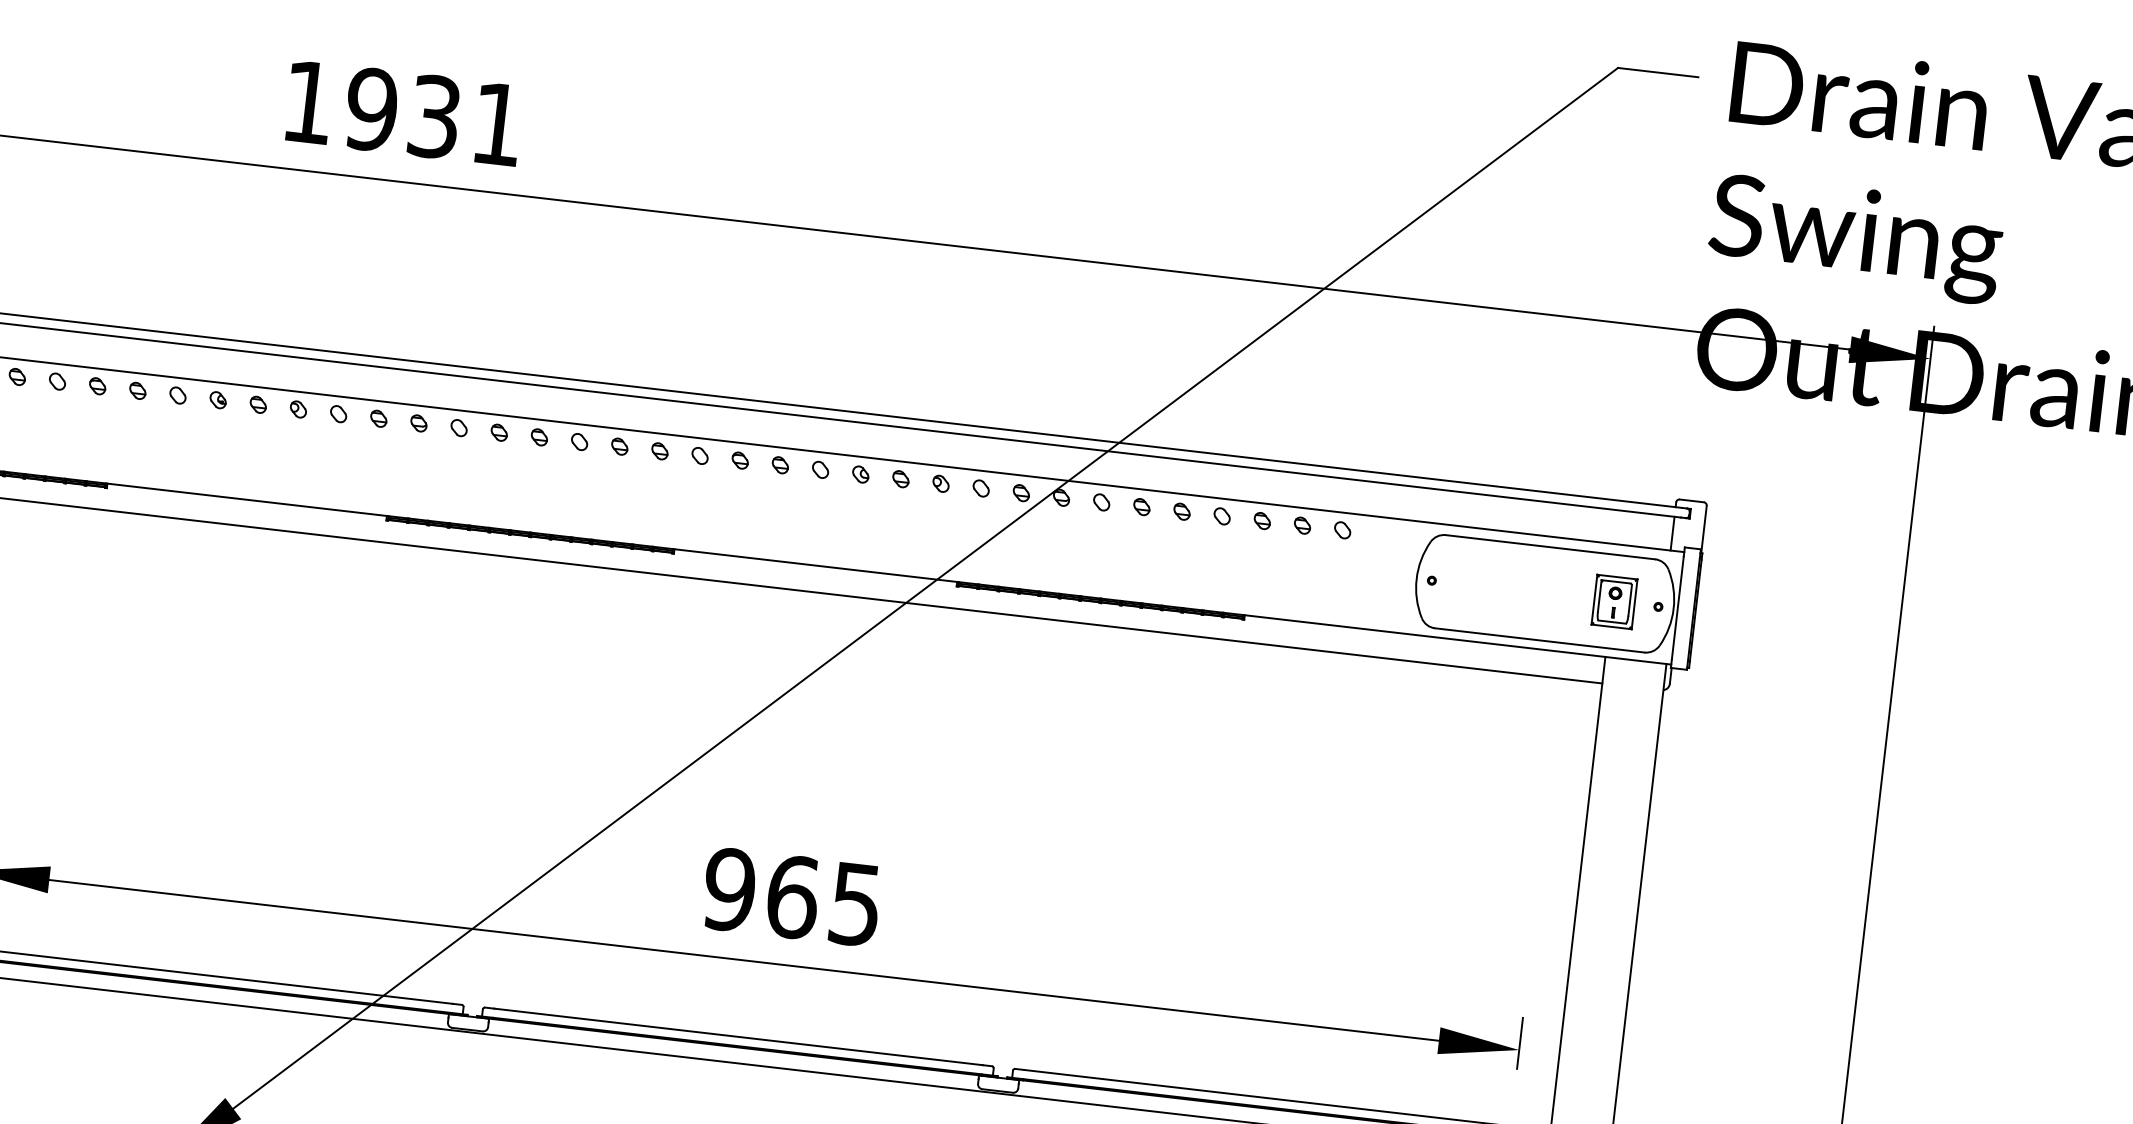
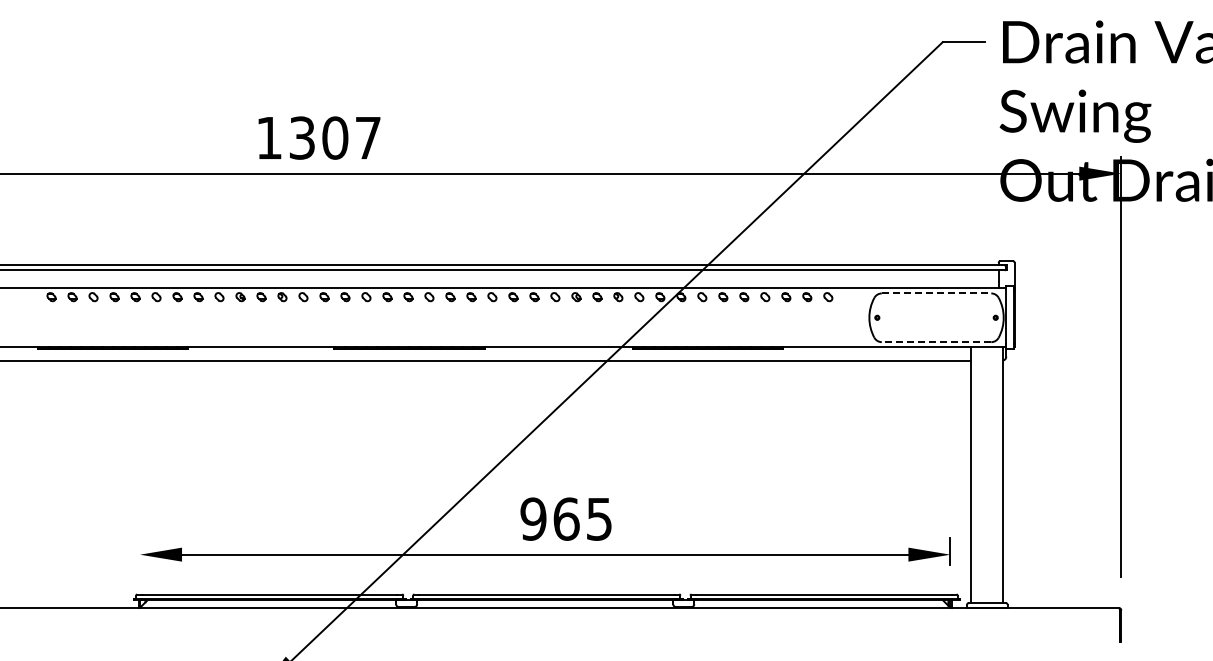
text: (433, 115) -> (334, 137), 1931 -> 1307
line: (1550, 547) -> (936, 293), solid -> dashed
part: (1613, 601) -> (972, 317), removed
line: (1539, 641) -> (936, 342), solid -> dashed

